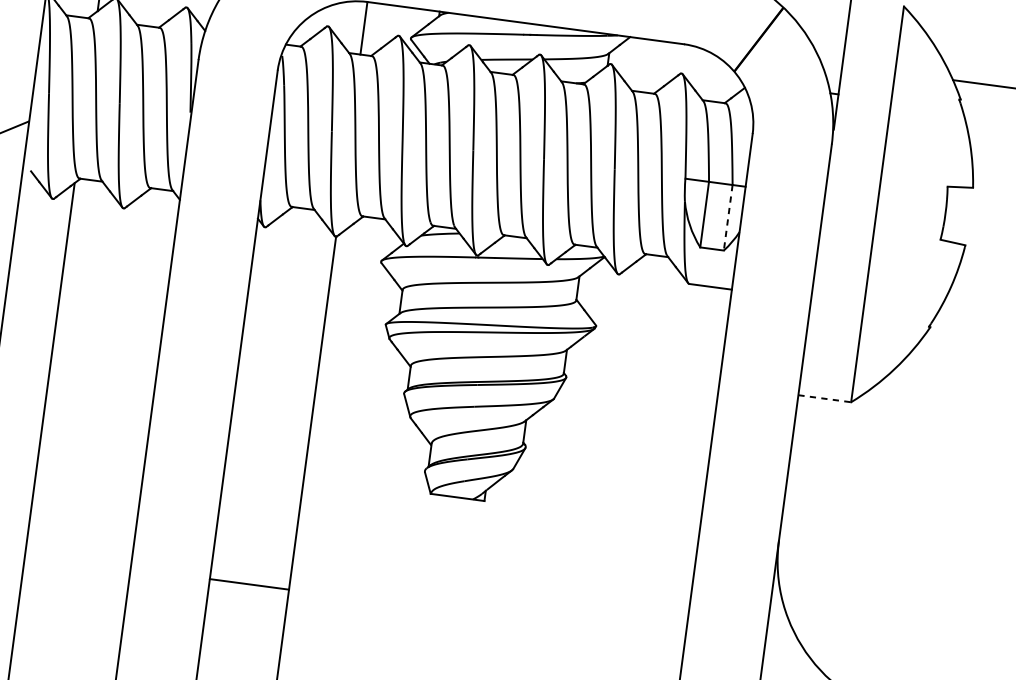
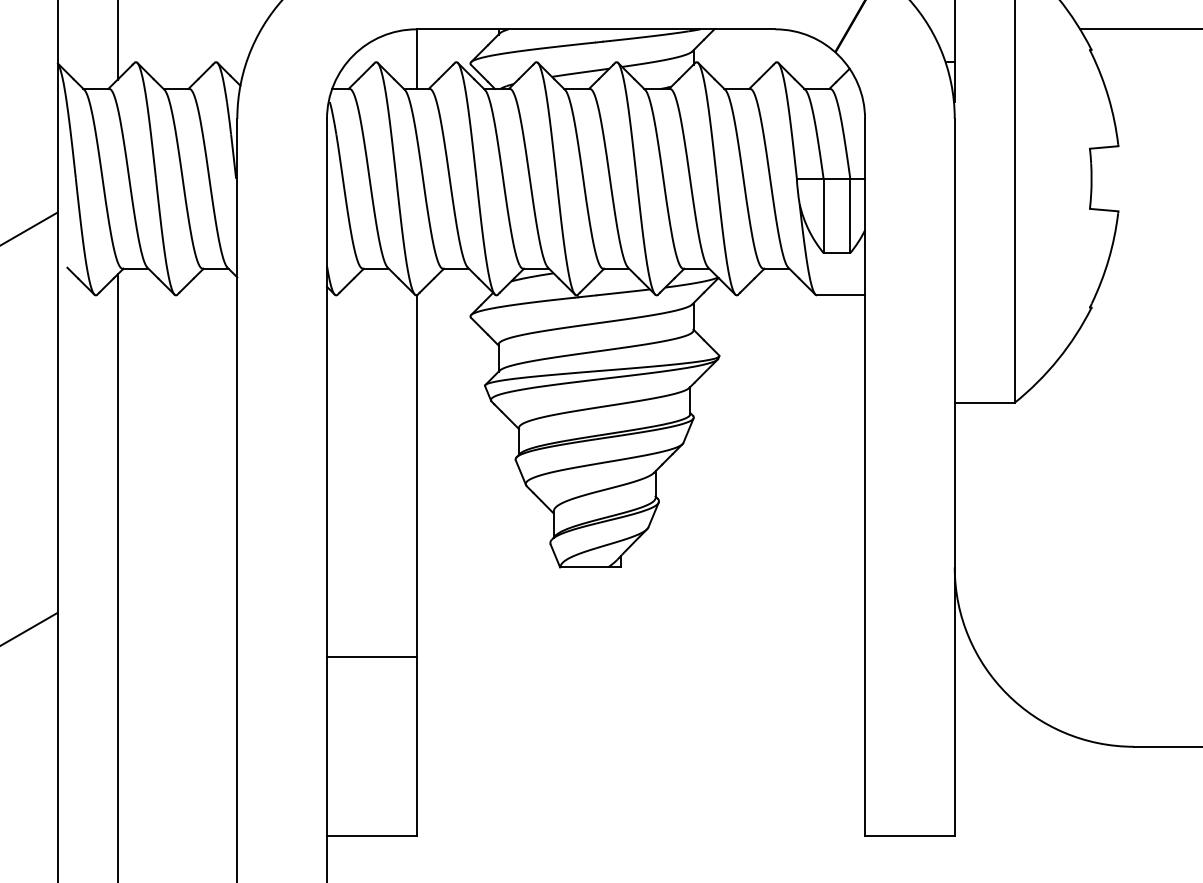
line: (728, 218) -> (850, 216), dashed -> solid
line: (824, 399) -> (984, 403), dashed -> solid
line: (249, 584) -> (371, 657), moved

